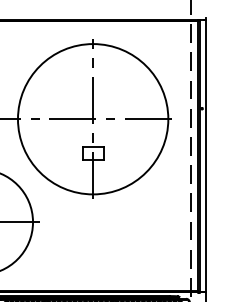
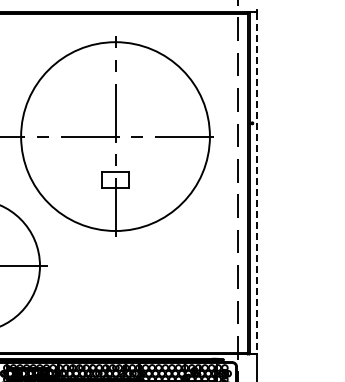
line: (206, 156) -> (257, 183), solid -> dashed

